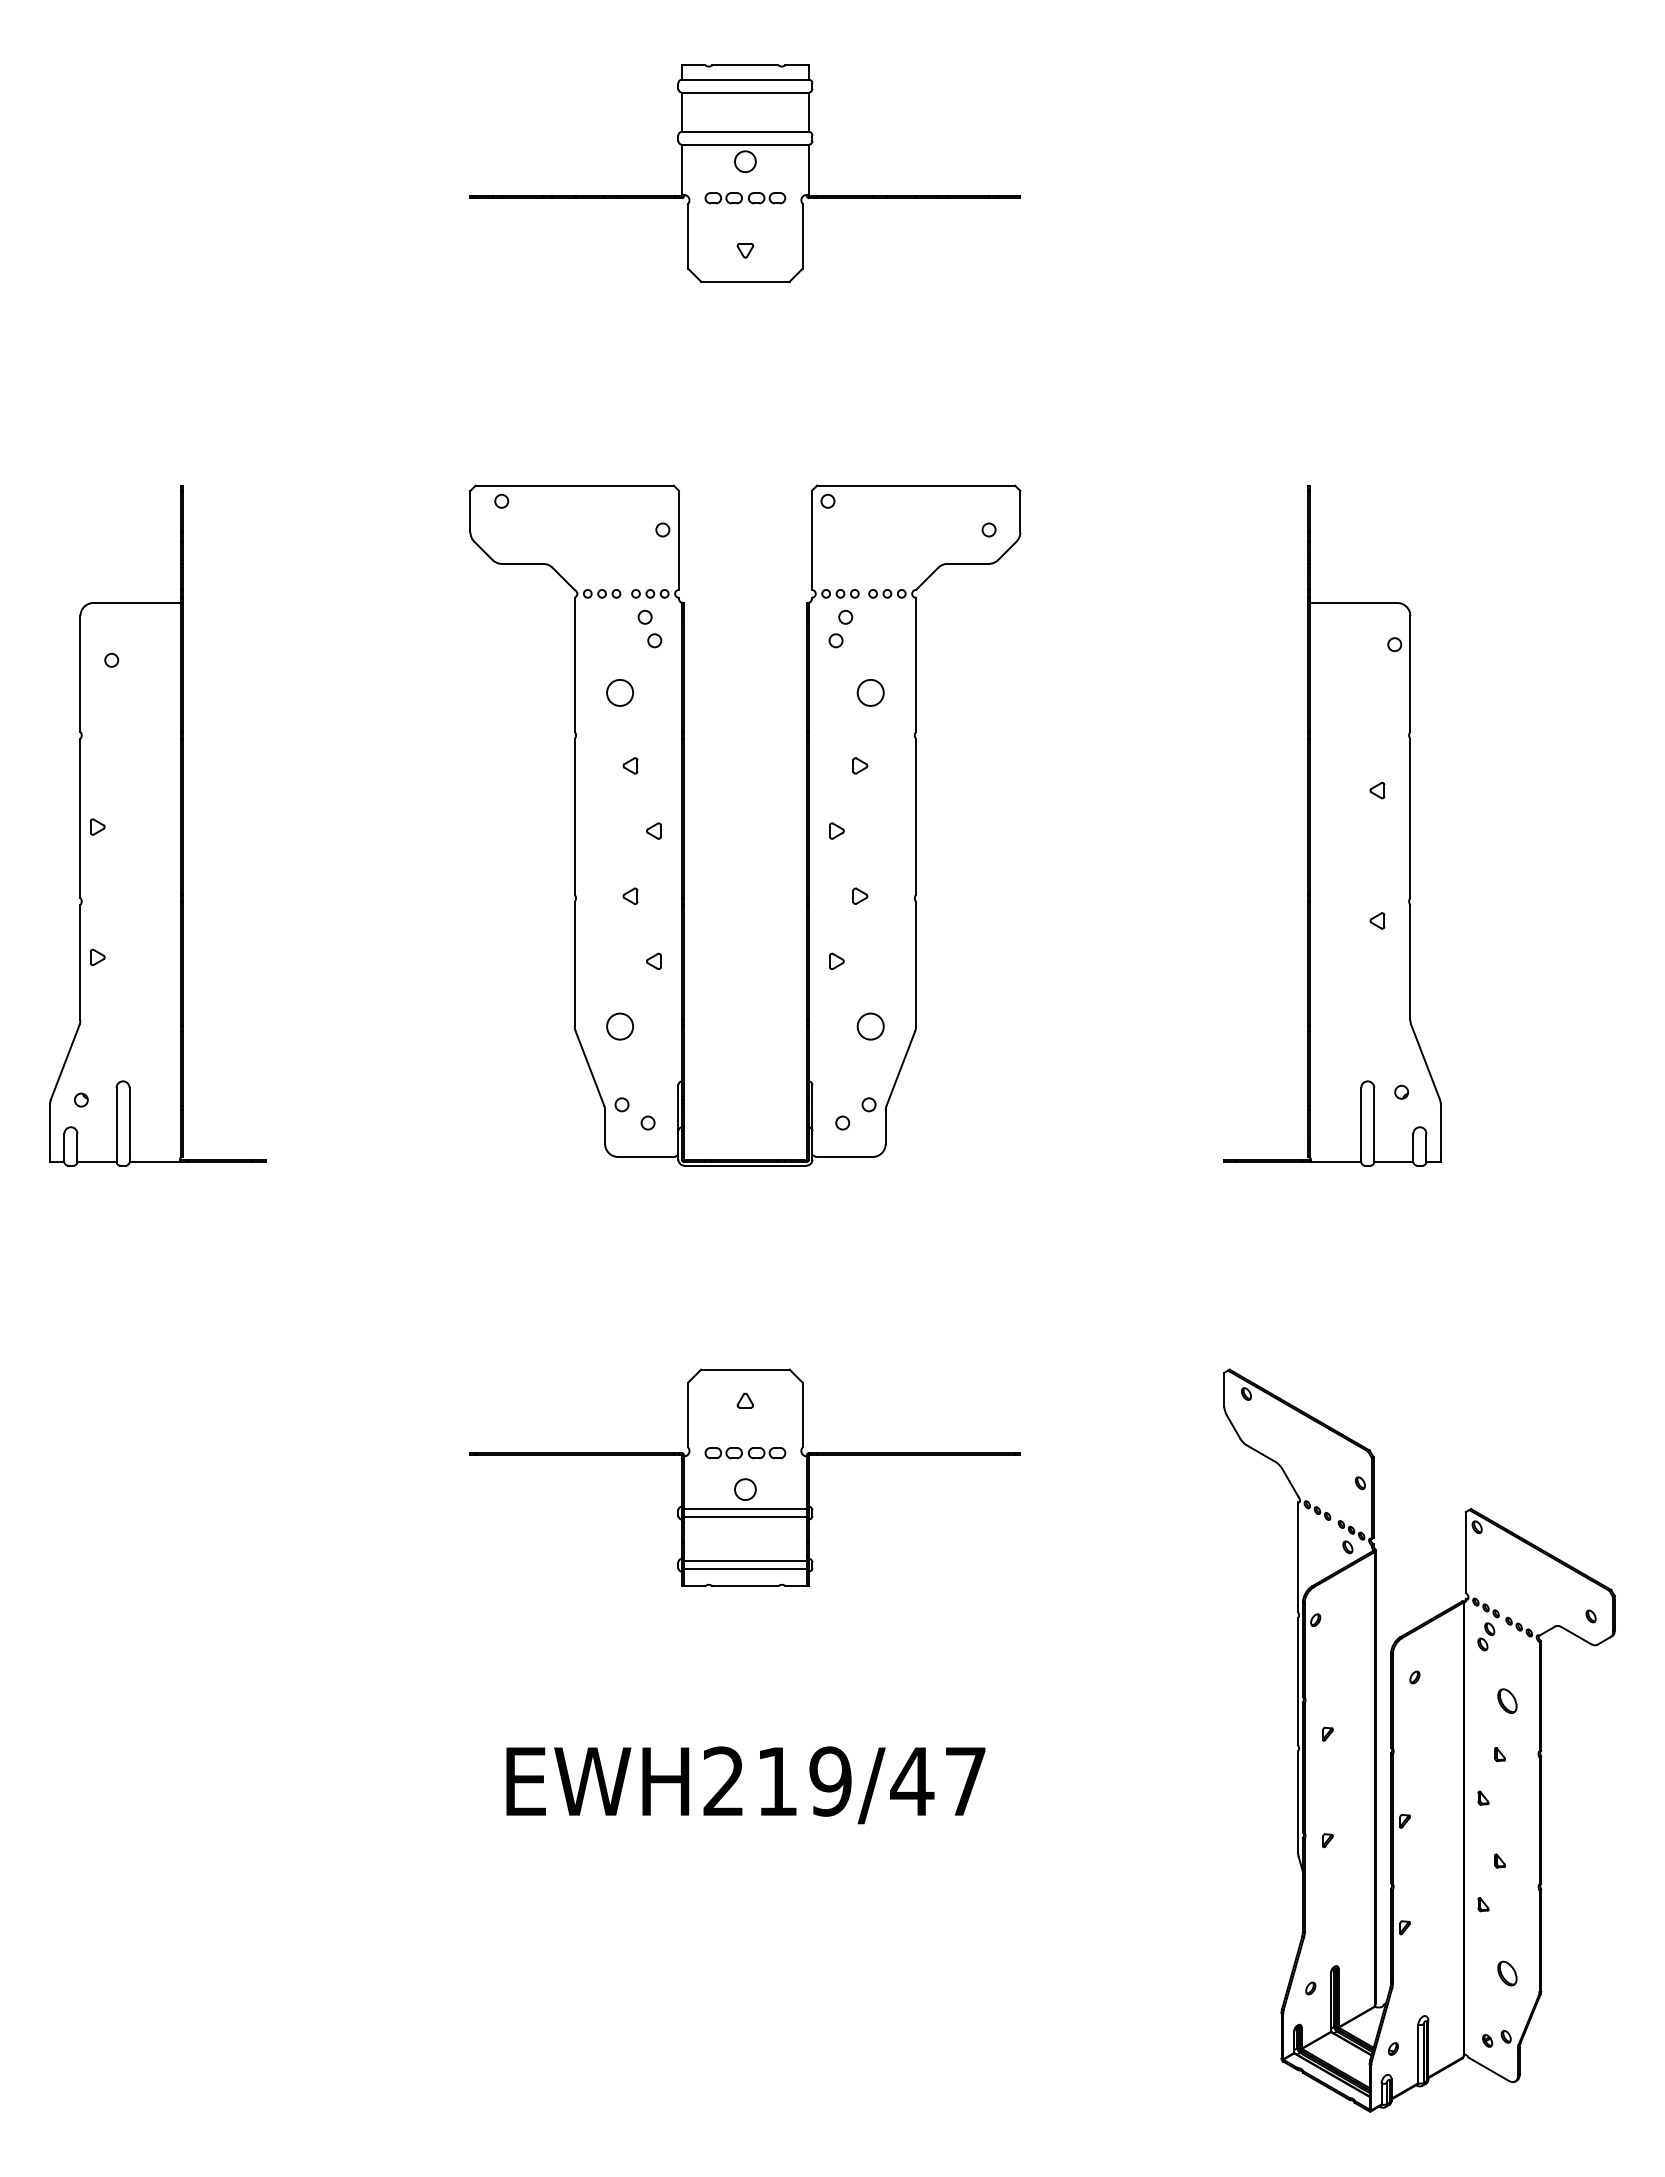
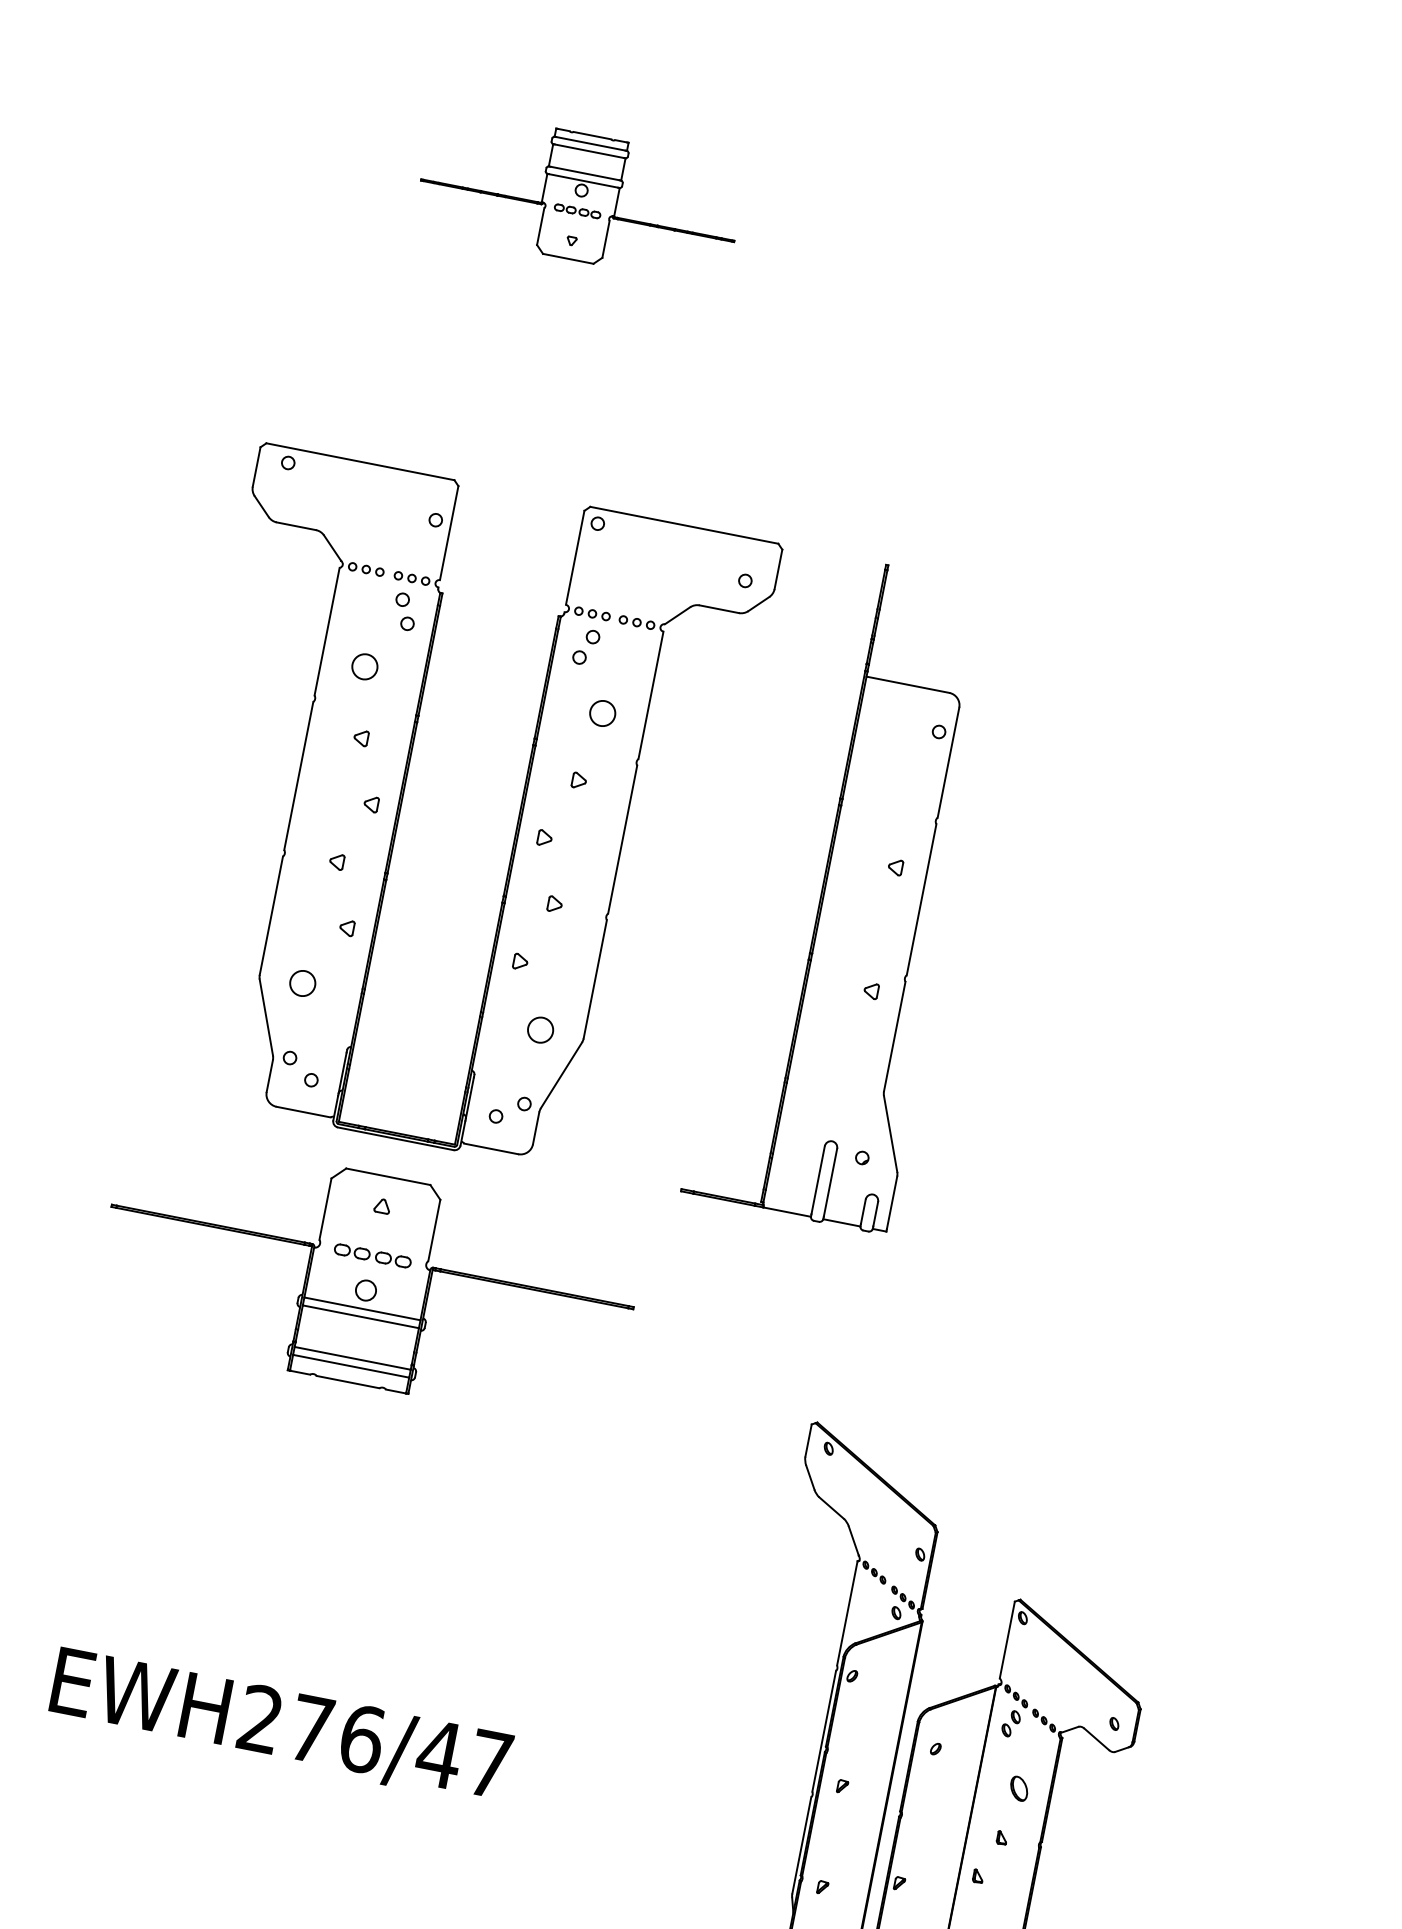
part: (744, 173) -> (579, 197), size x0.6
part: (1332, 825) -> (846, 891), moved
part: (744, 1477) -> (367, 1278), moved
text: (804, 1781) -> (337, 1734), EWH219/47 -> EWH276/47

